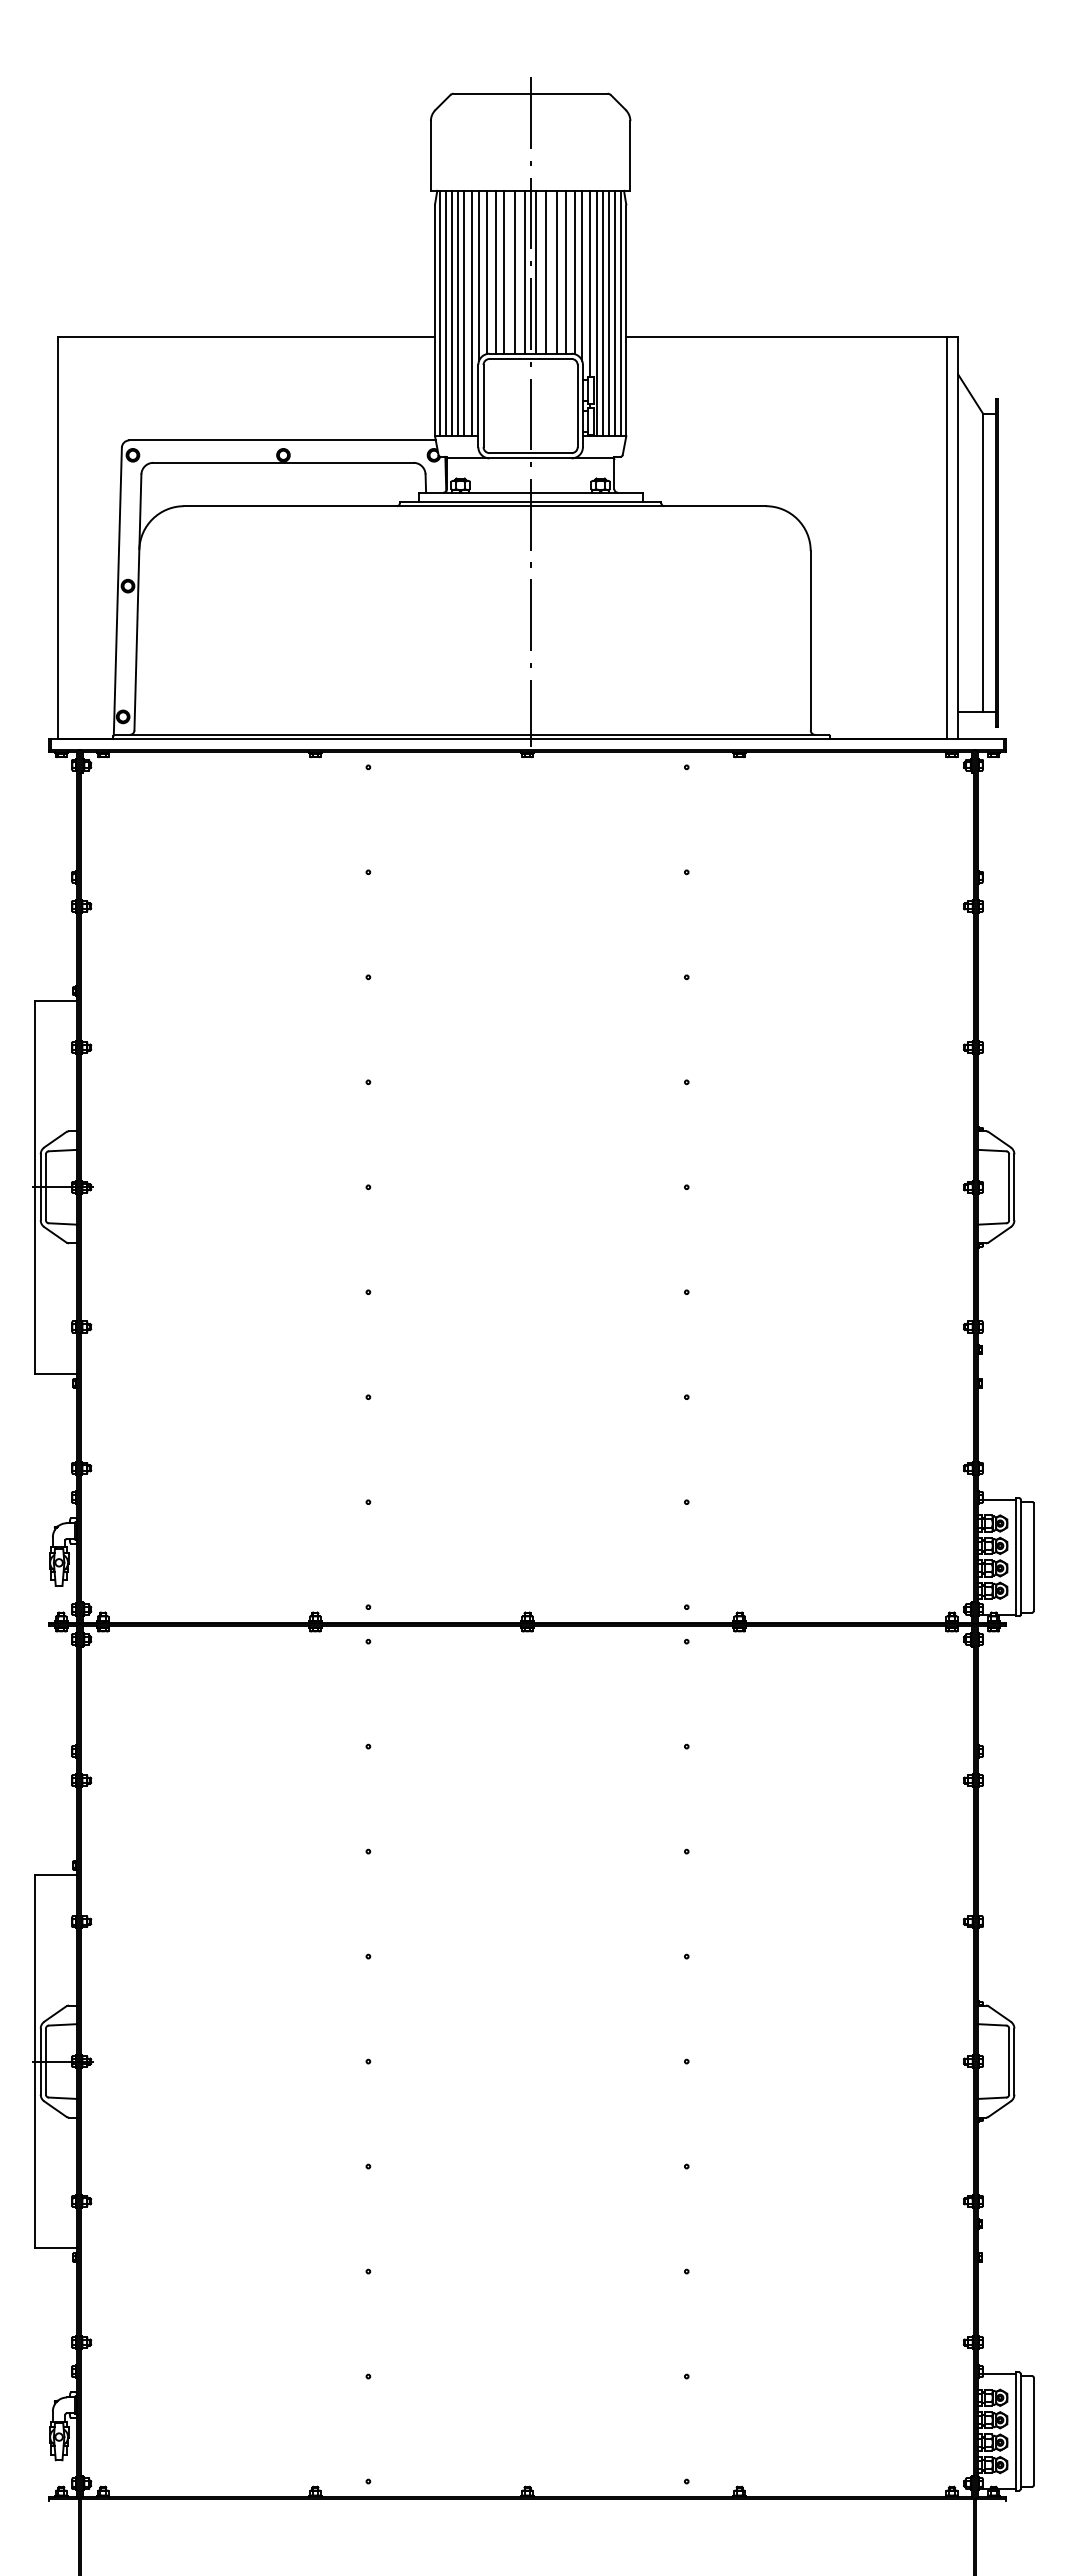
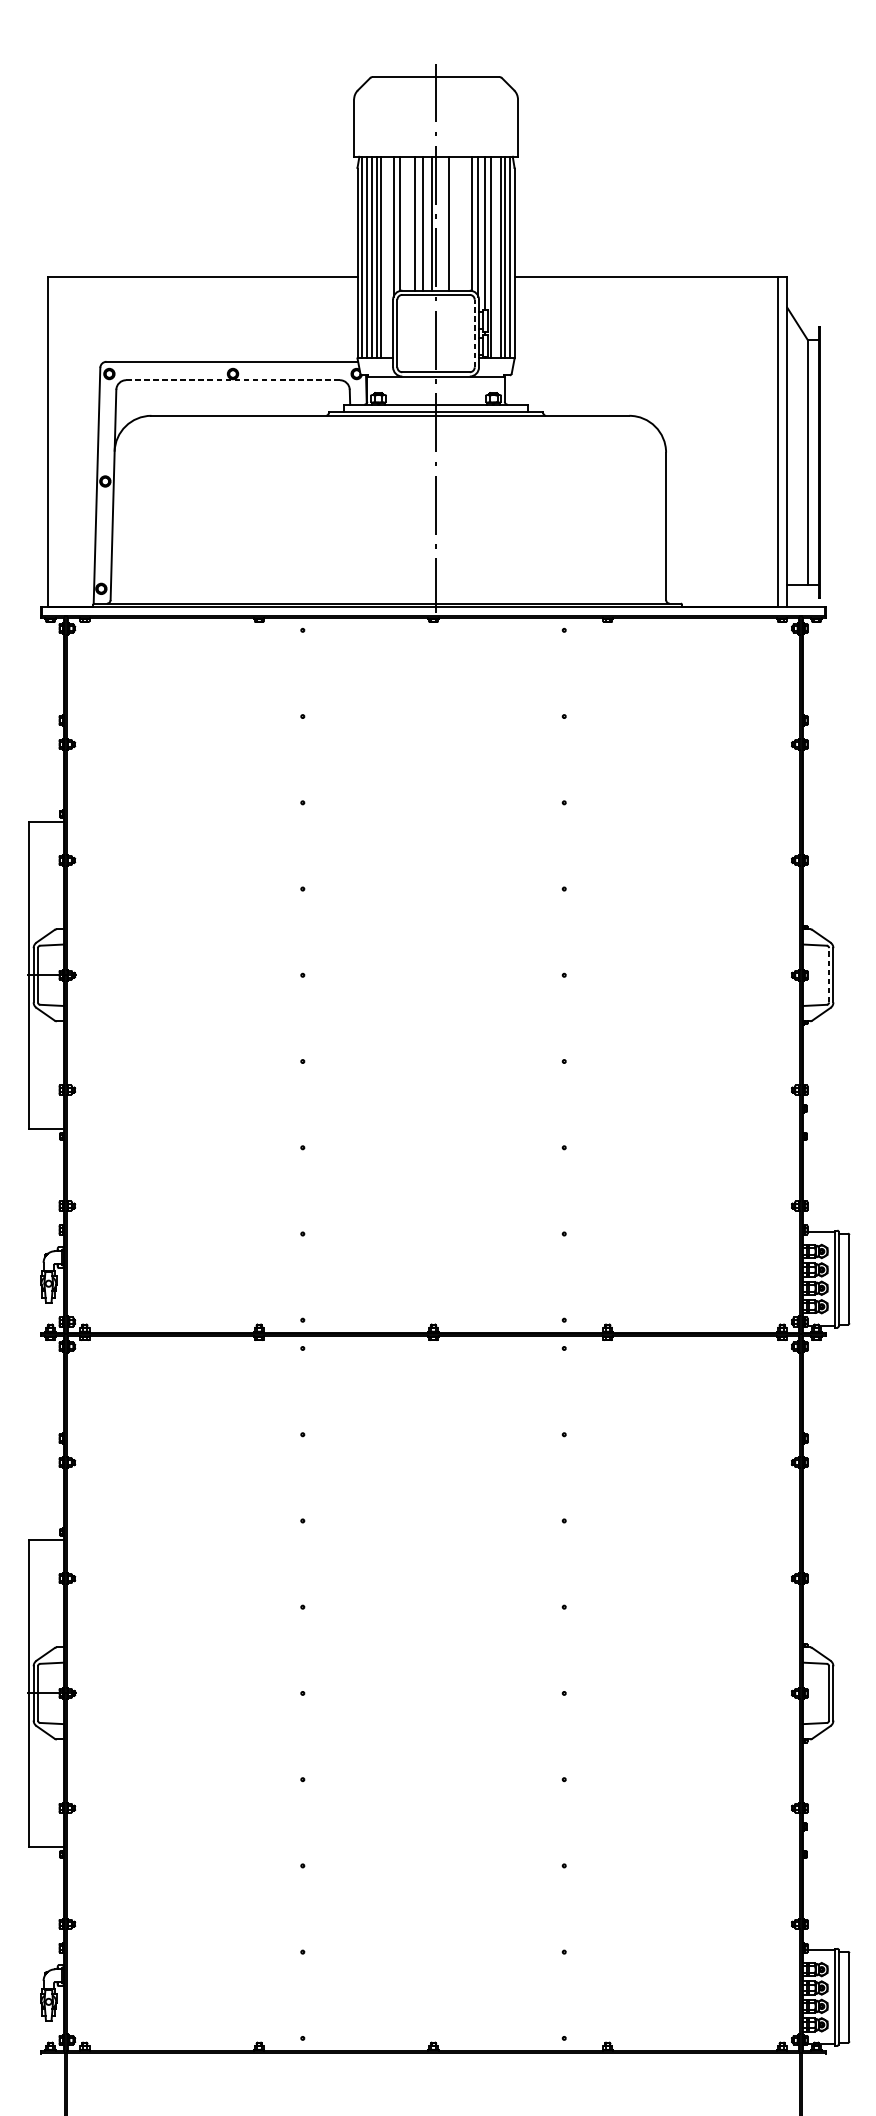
line: (495, 271) -> (407, 223), removed
line: (535, 271) -> (440, 223), removed
line: (556, 271) -> (457, 223), removed
line: (565, 271) -> (464, 223), removed
line: (471, 313) -> (387, 257), removed
line: (603, 313) -> (495, 257), removed
line: (577, 405) -> (474, 333), solid -> dashed
line: (283, 462) -> (233, 379), solid -> dashed
line: (1009, 1186) -> (829, 974), solid -> dashed

